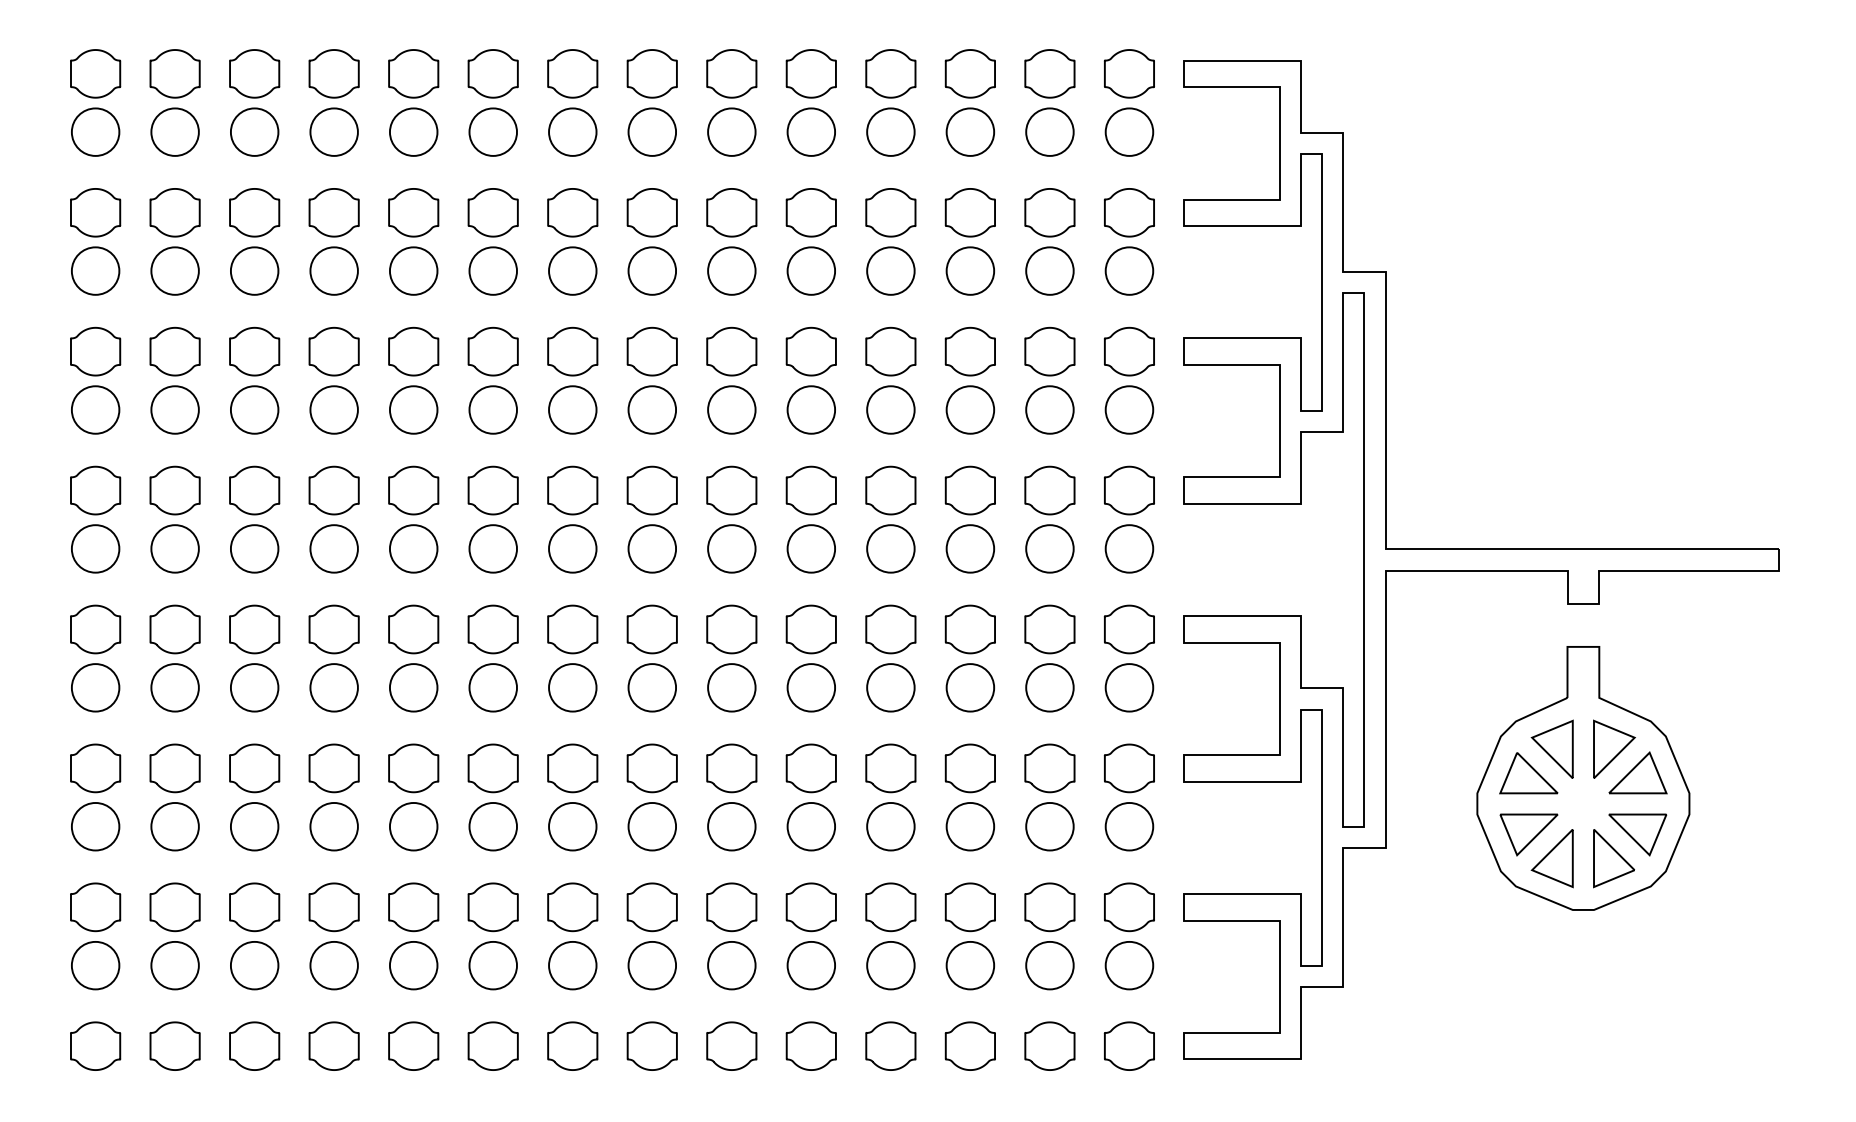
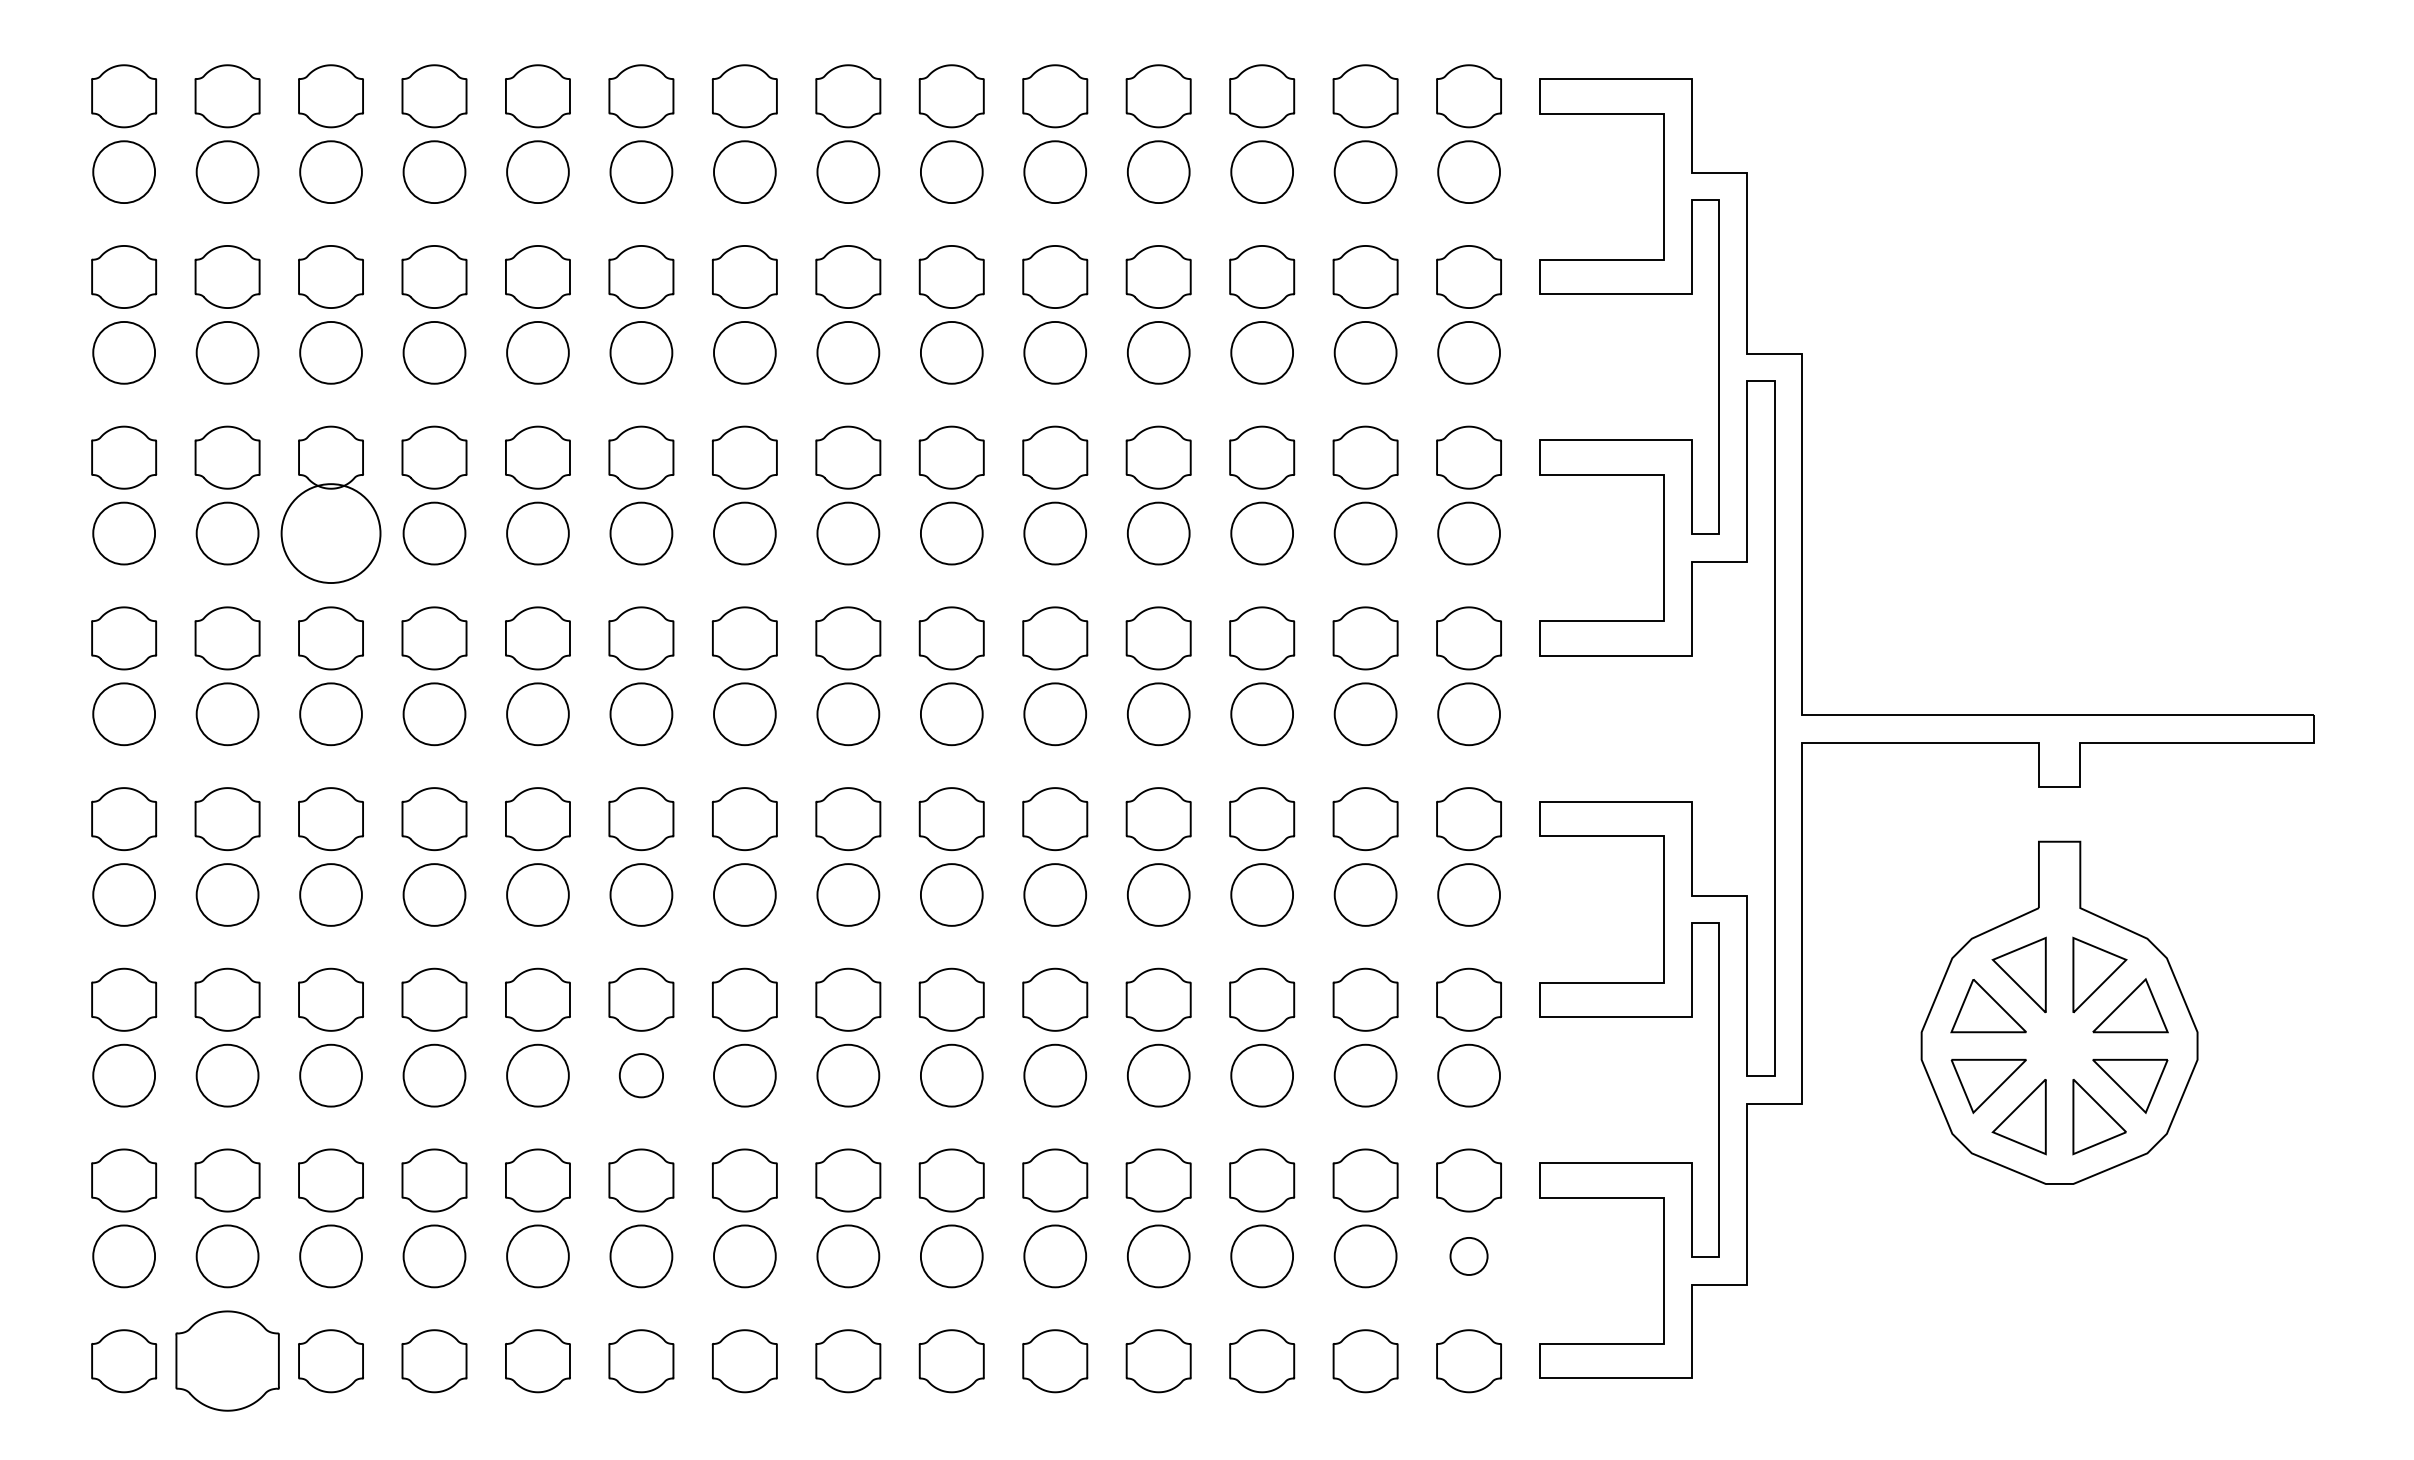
circle: (254, 409) -> (330, 533), size x1.6
circle: (493, 826) -> (641, 1075), size x0.7
circle: (1129, 965) -> (1468, 1256), size x0.6
part: (175, 1046) -> (227, 1361), size x1.6

